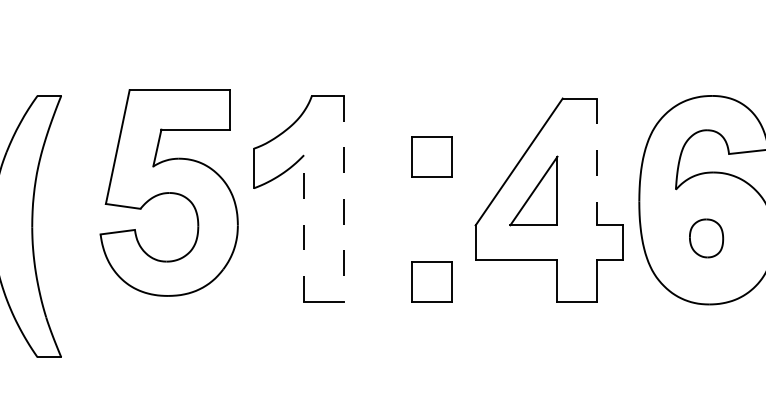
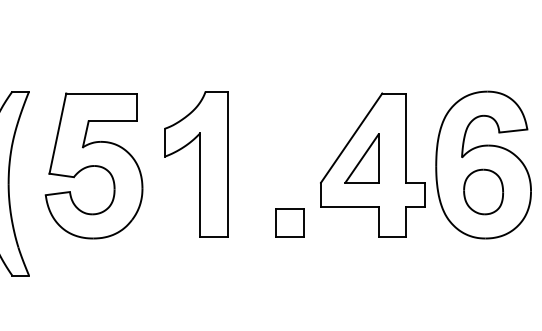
part: (431, 156) -> (289, 134), removed
line: (597, 162) -> (406, 138), dashed -> solid
part: (168, 192) -> (93, 165), moved
line: (344, 199) -> (228, 164), dashed -> solid
line: (304, 229) -> (200, 185), dashed -> solid
part: (706, 237) -> (483, 191), size x1.67

